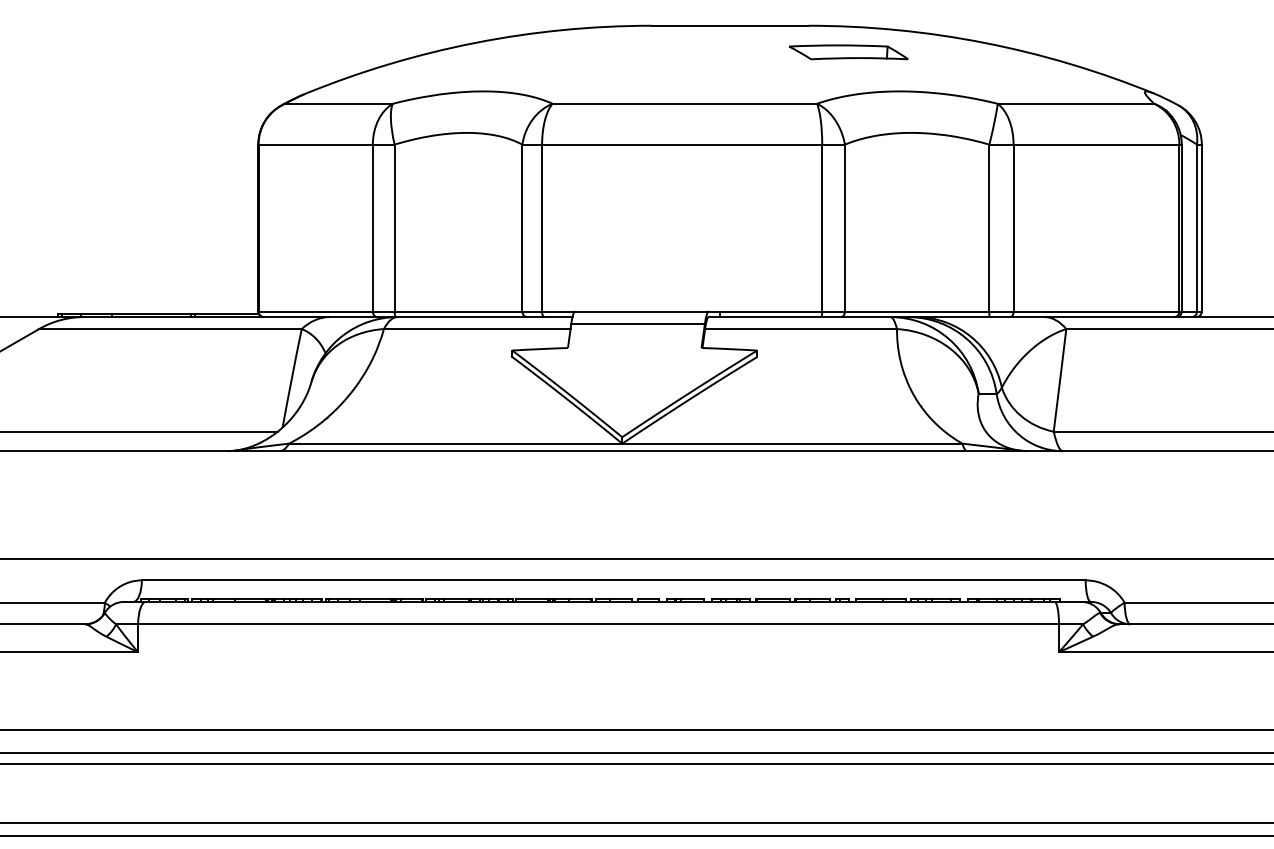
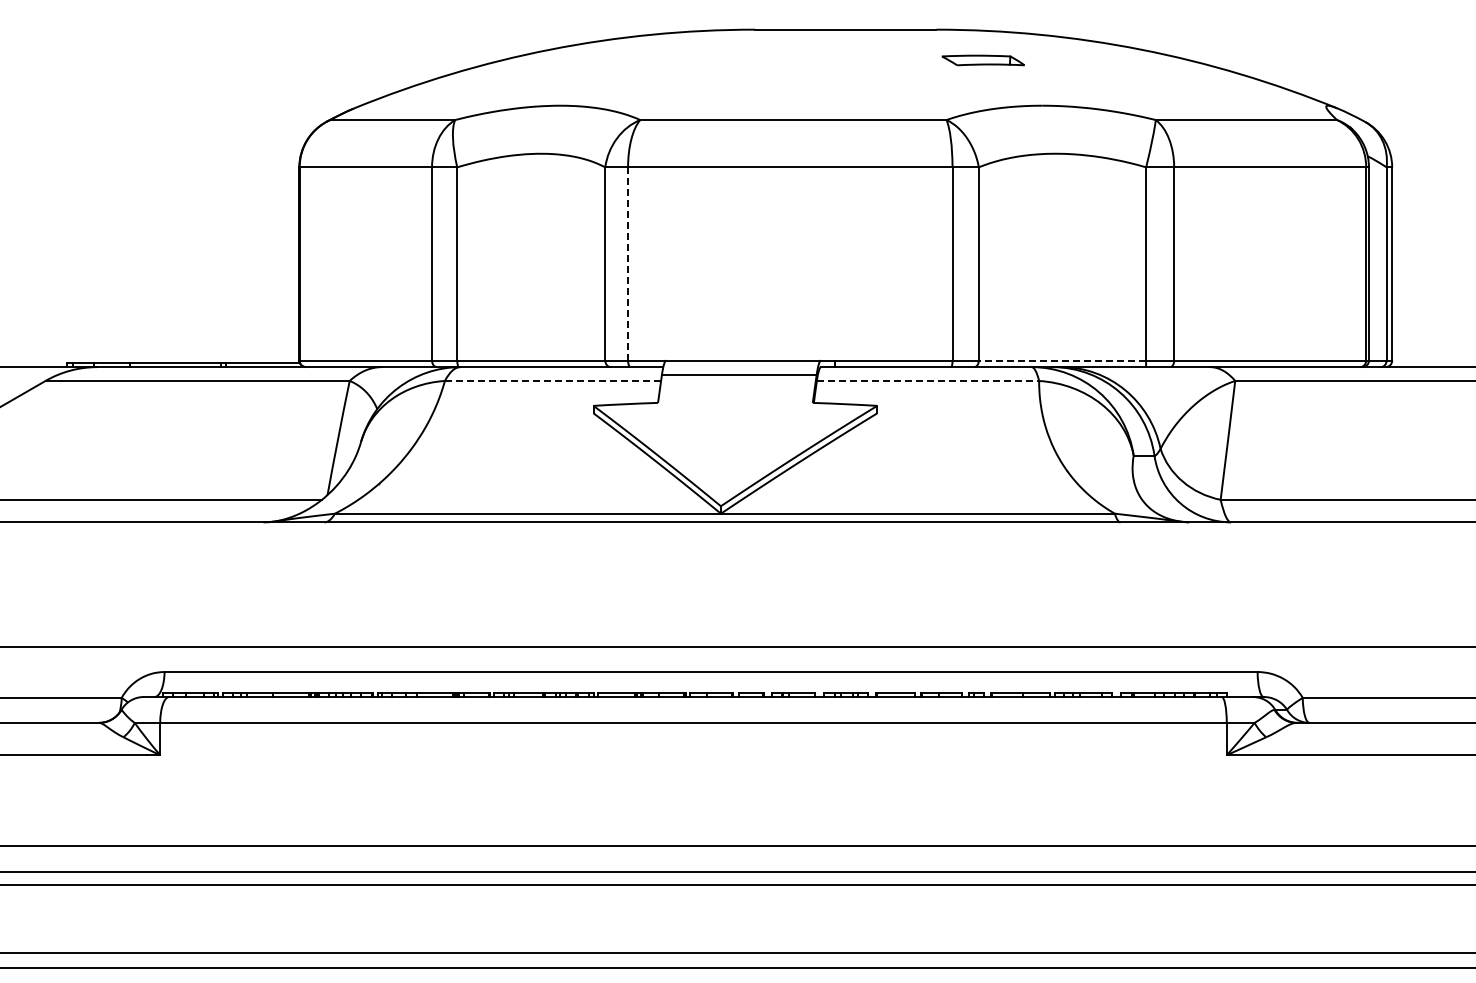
part: (848, 52) -> (983, 60), size x0.6
line: (542, 228) -> (628, 264), solid -> dashed
line: (917, 311) -> (1062, 360), solid -> dashed
line: (477, 328) -> (553, 380), solid -> dashed
line: (801, 328) -> (928, 380), solid -> dashed

